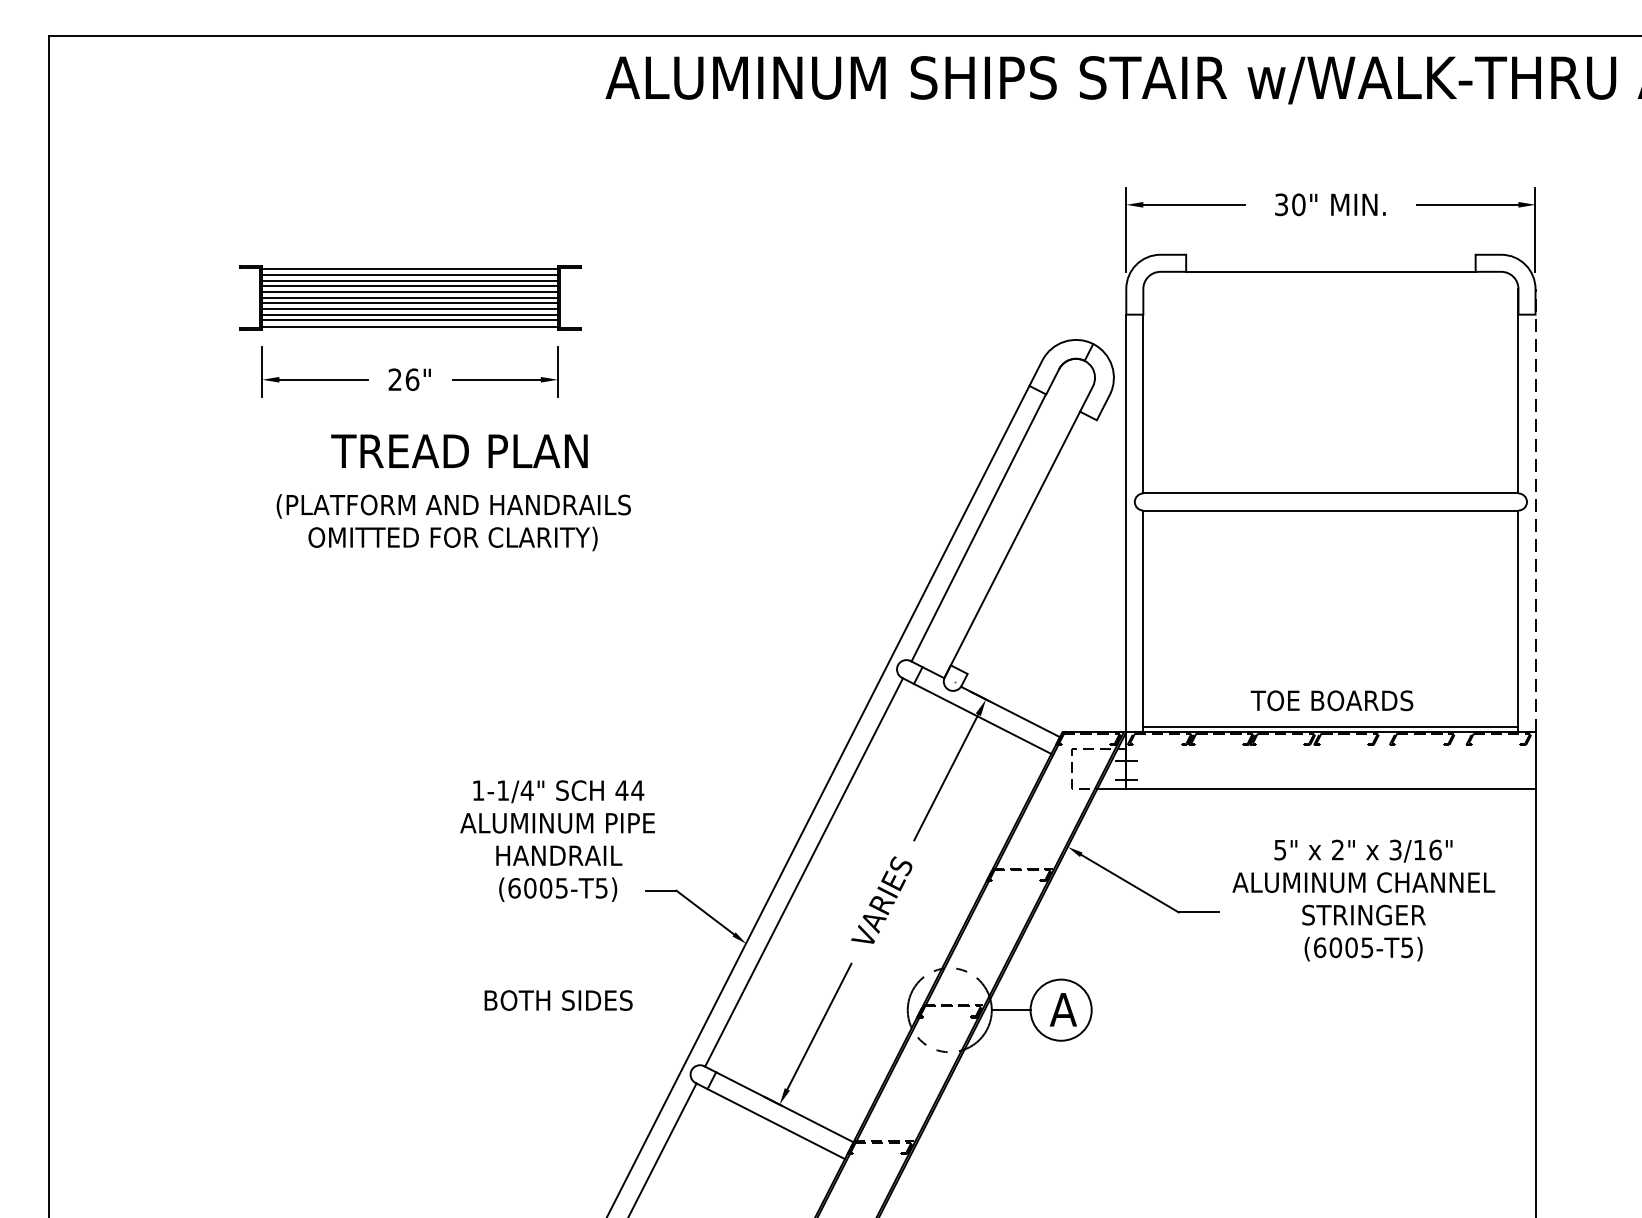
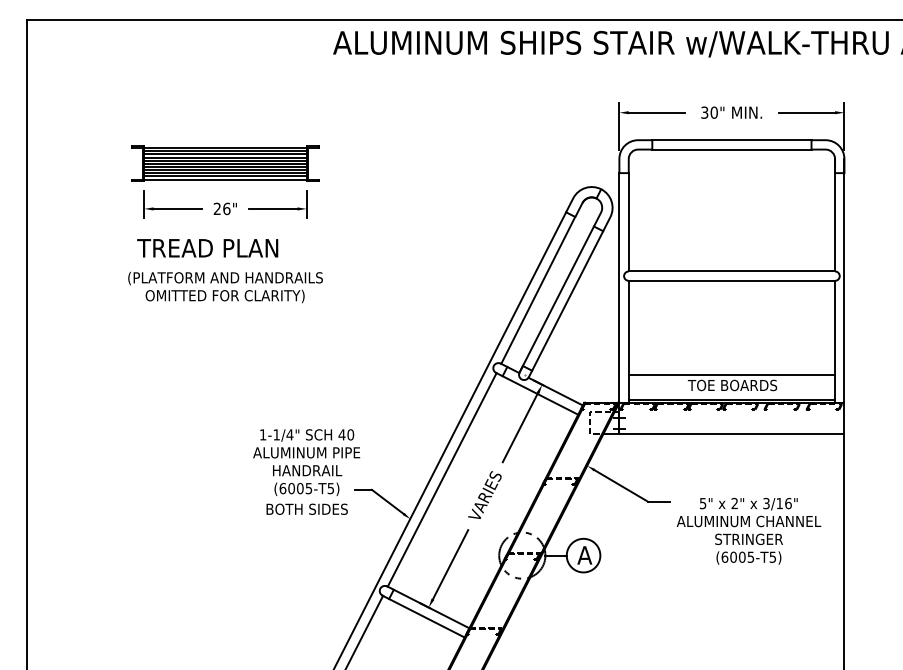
line: (1330, 255) -> (731, 140), added
text: (459, 451) -> (207, 248), moved
line: (1535, 509) -> (844, 280), dashed -> solid
text: (453, 522) -> (225, 287), moved
line: (1031, 546) -> (567, 300), added
line: (1330, 680) -> (731, 374), added
text: (637, 789) -> (350, 434), 44 -> 40
text: (1362, 899) -> (748, 530), moved
text: (557, 999) -> (306, 508), moved

